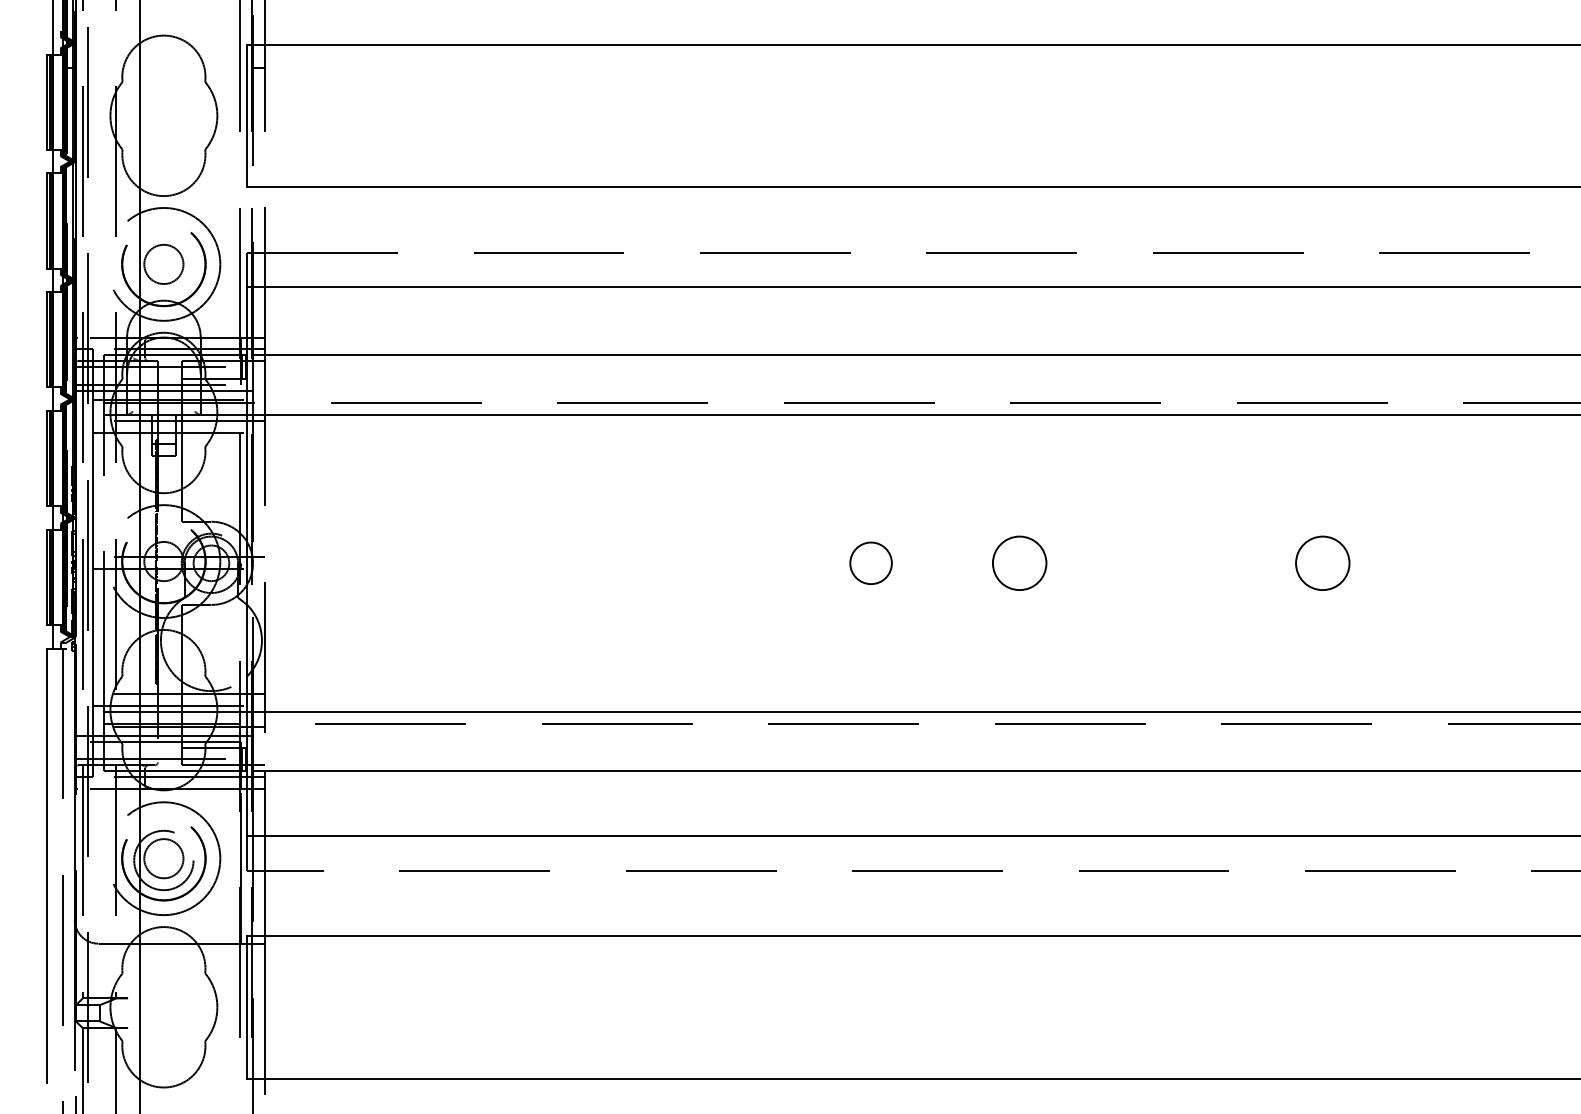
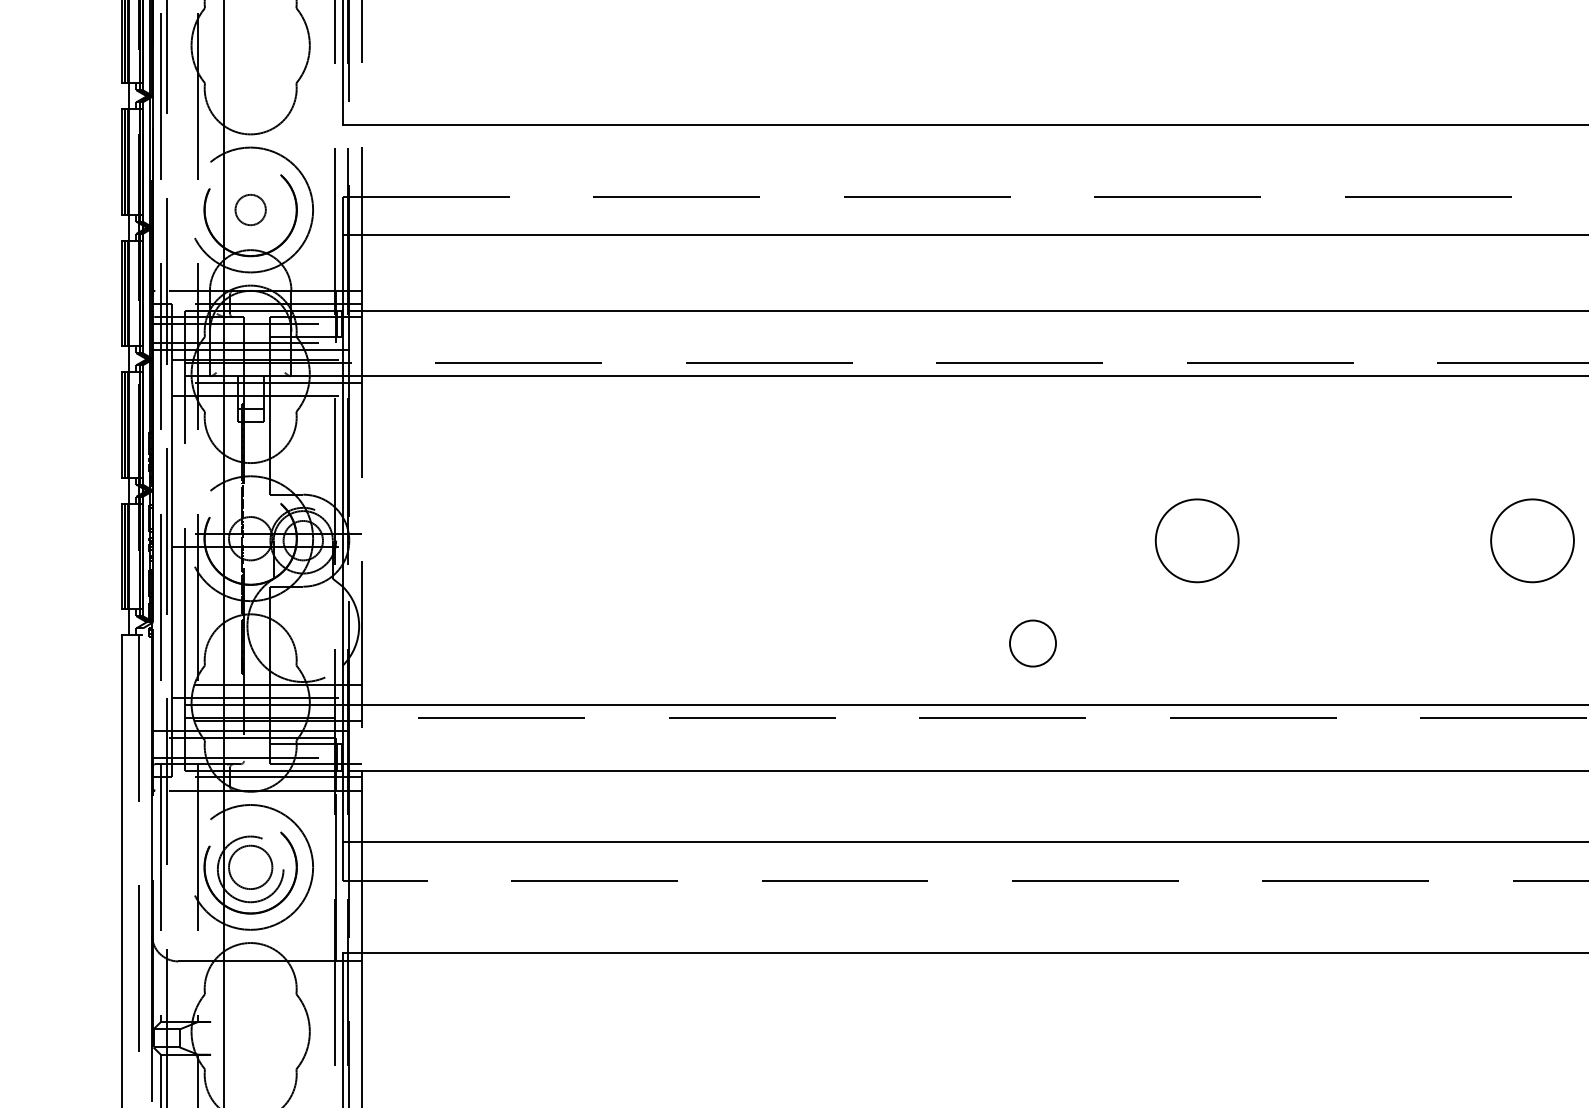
circle: (163, 264) -> (250, 210), size x0.7
circle: (870, 562) -> (1032, 642), moved
circle: (1019, 562) -> (1197, 539), size x1.4
circle: (1322, 562) -> (1532, 539), size x1.4

